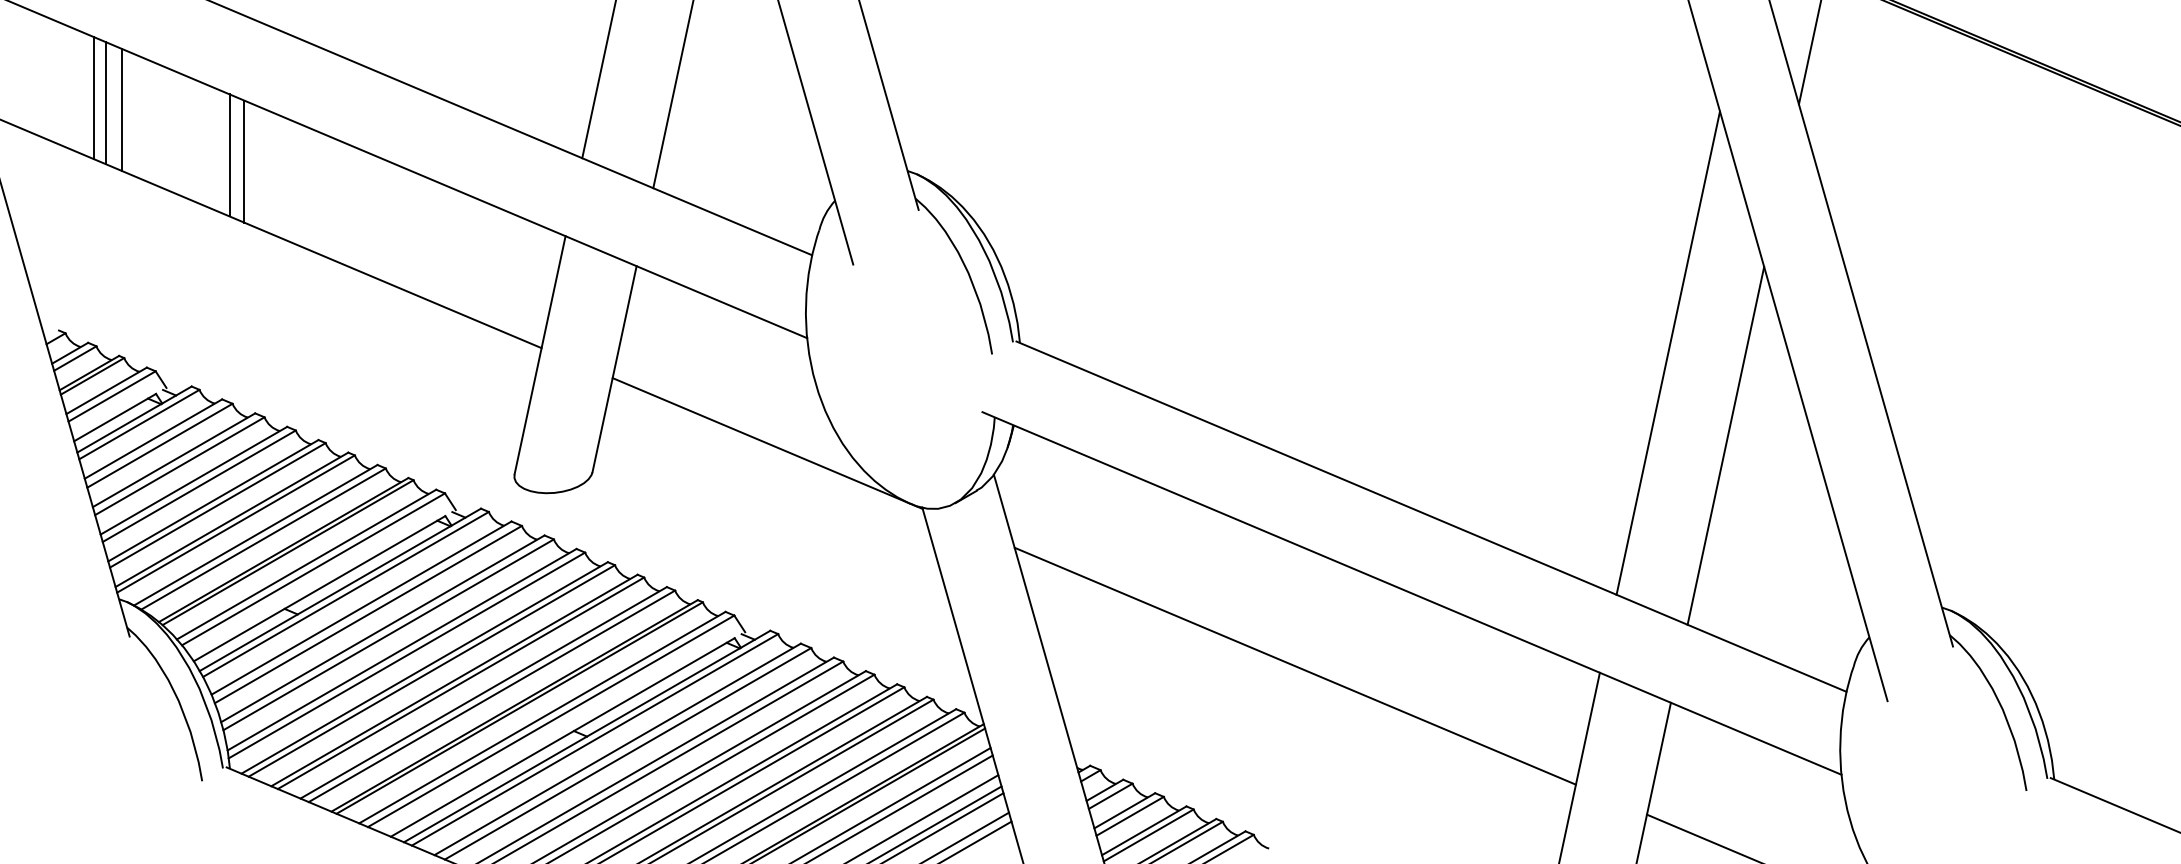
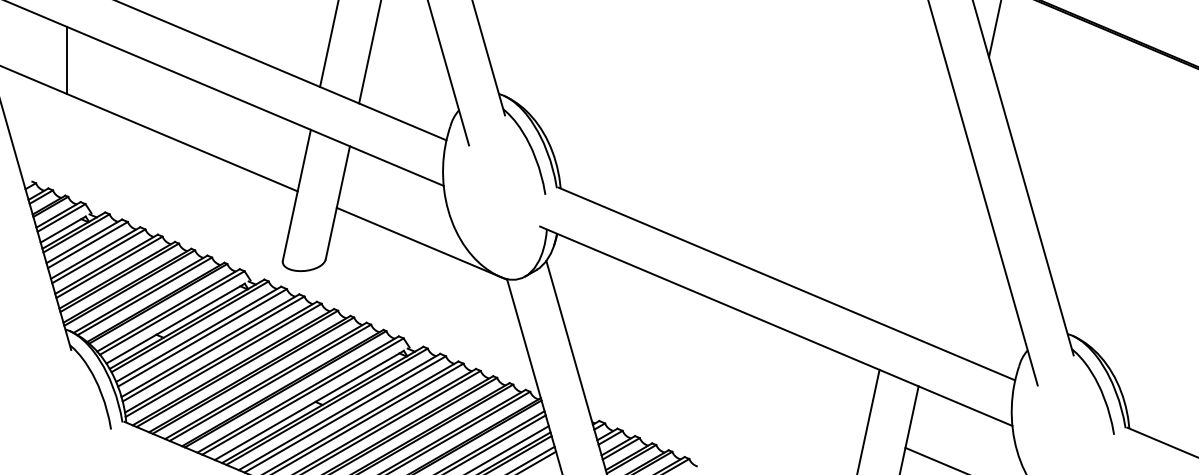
line: (93, 97) -> (51, 53), removed
line: (106, 102) -> (58, 56), removed
line: (230, 155) -> (126, 85), removed
line: (244, 160) -> (134, 88), removed
line: (1667, 353) -> (916, 194), removed
line: (1725, 444) -> (948, 244), removed
line: (1294, 666) -> (711, 366), removed

